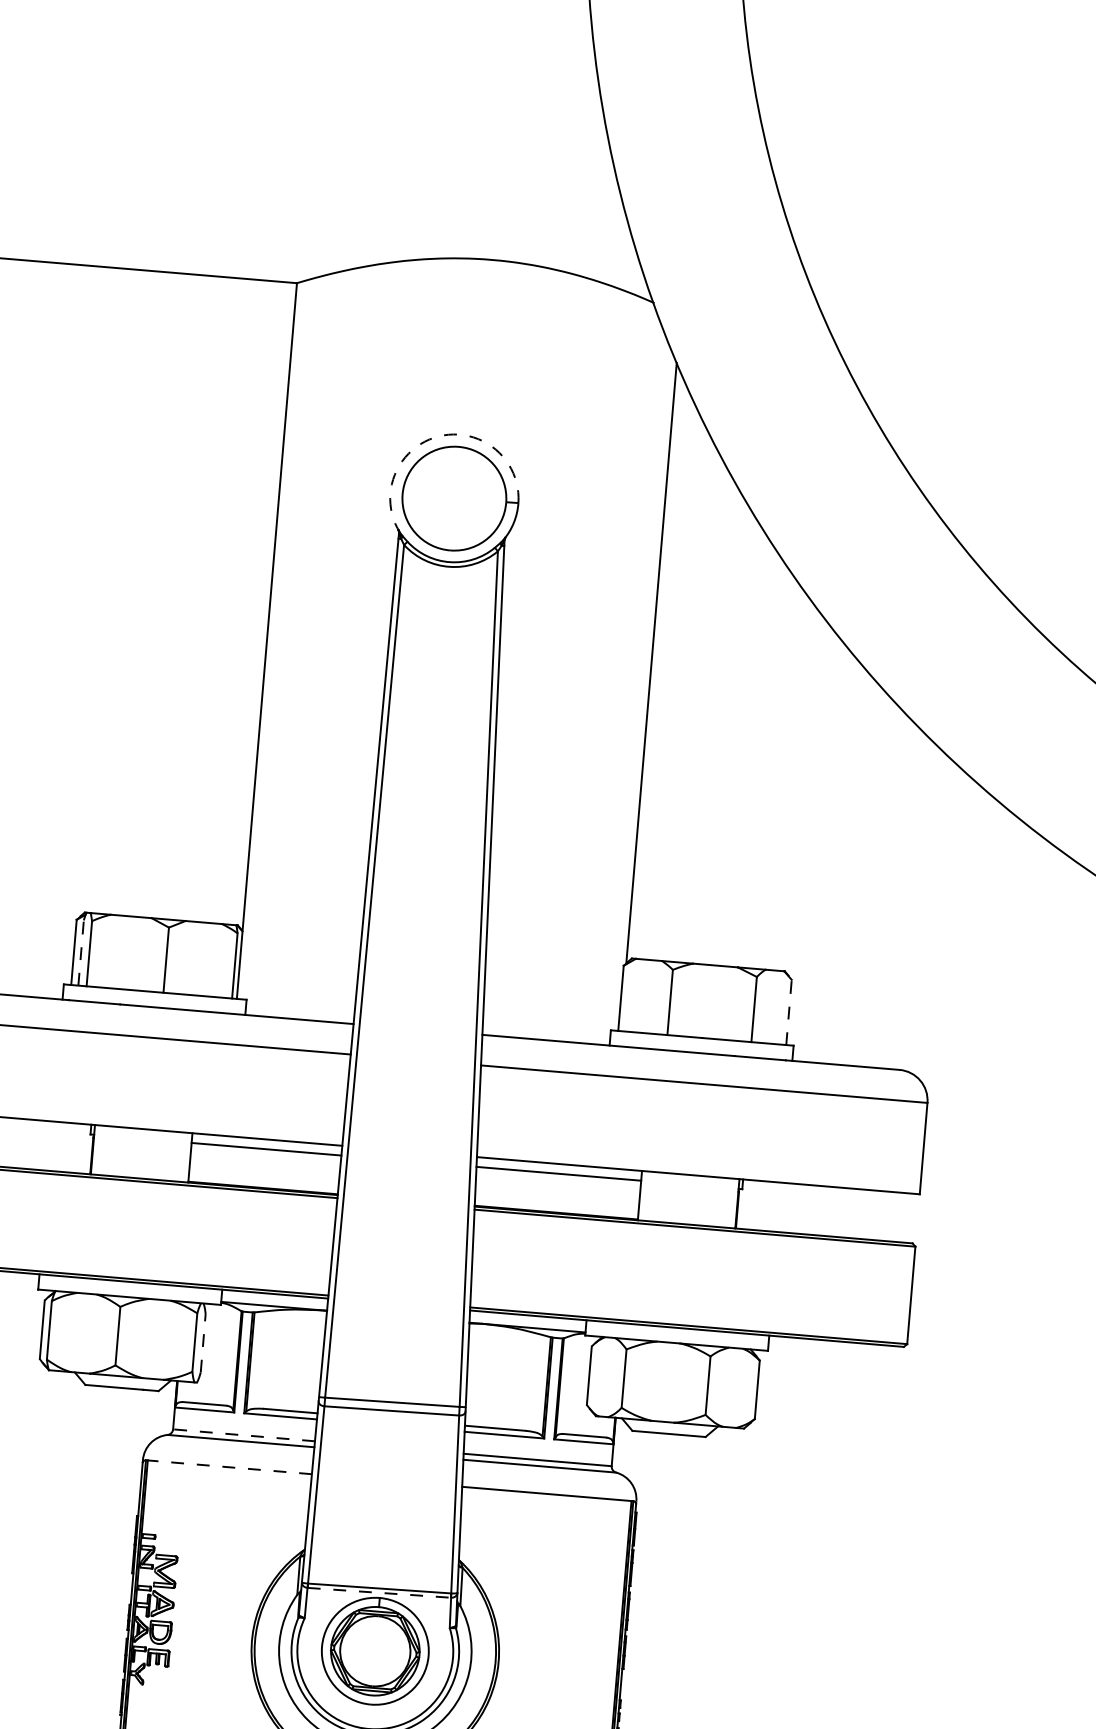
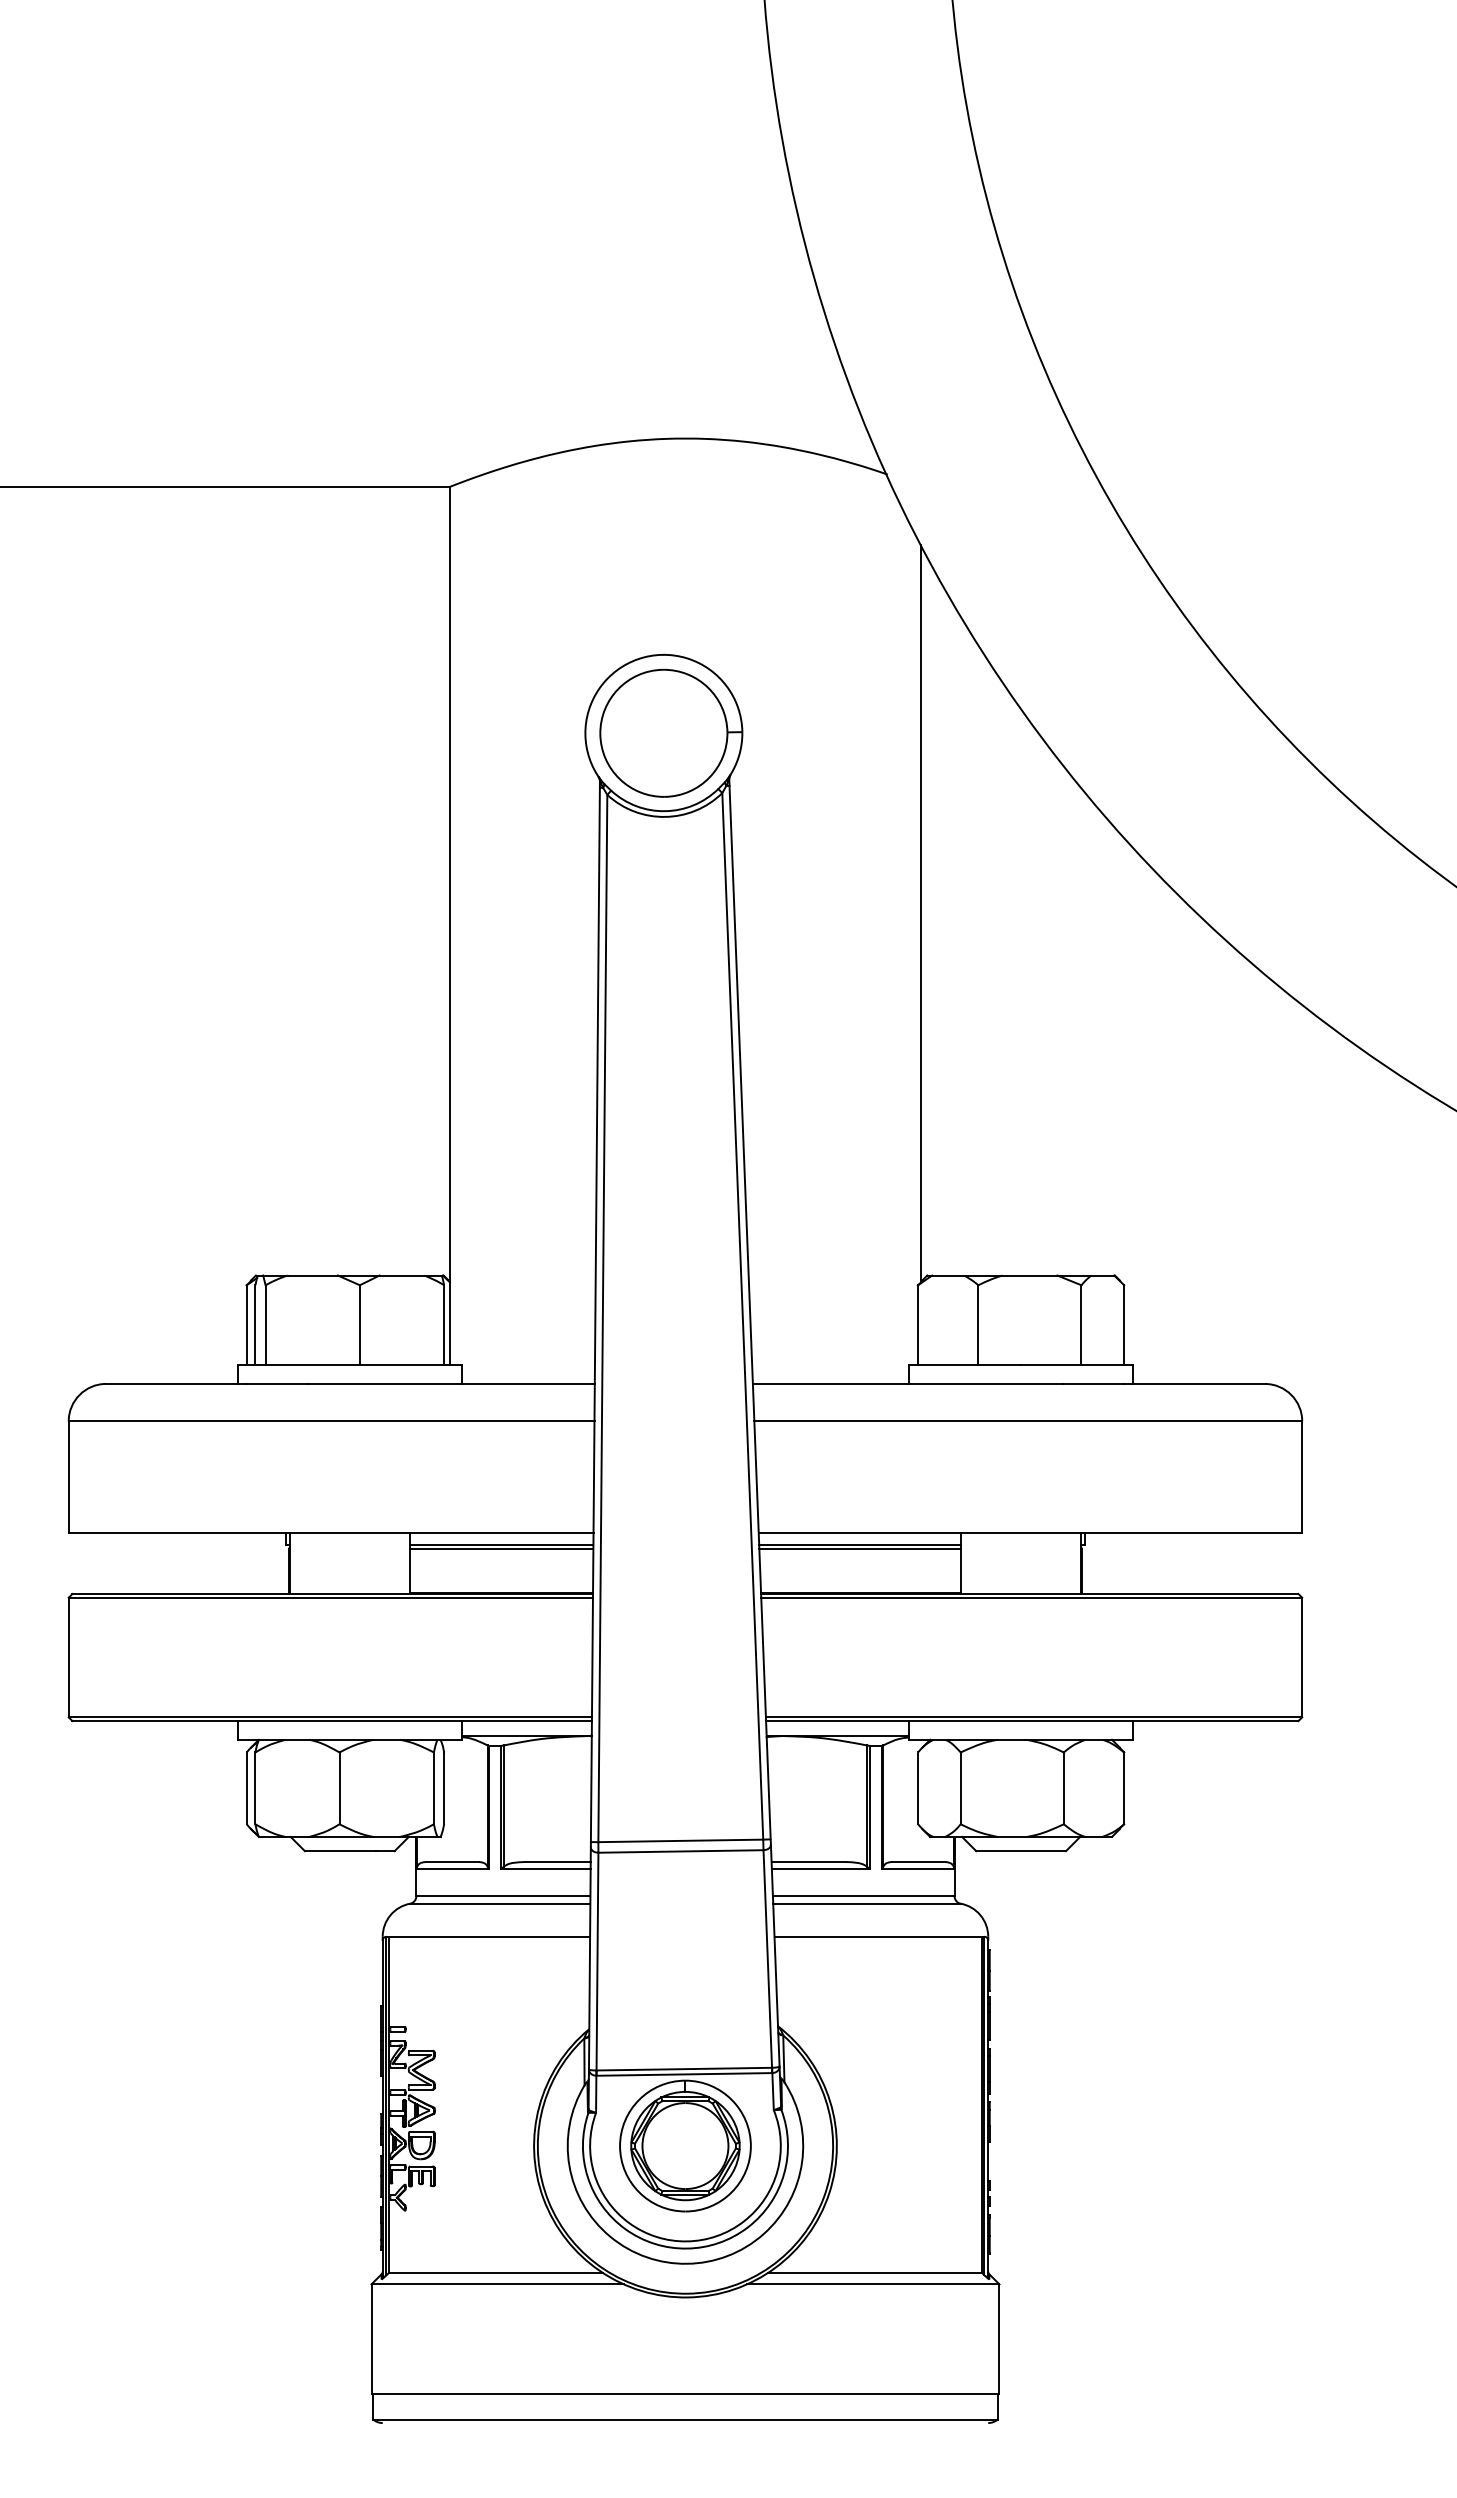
arc: (438, 436) -> (638, 659), dashed -> solid
line: (81, 953) -> (255, 1325), dashed -> solid
line: (789, 1012) -> (1124, 1325), dashed -> solid
line: (266, 1152) -> (501, 1549), added
line: (558, 1177) -> (860, 1549), added
line: (203, 1343) -> (444, 1788), dashed -> solid
line: (243, 1435) -> (502, 1896), dashed -> solid
line: (229, 1467) -> (489, 1936), dashed -> solid
line: (379, 1592) -> (684, 2074), dashed -> solid

